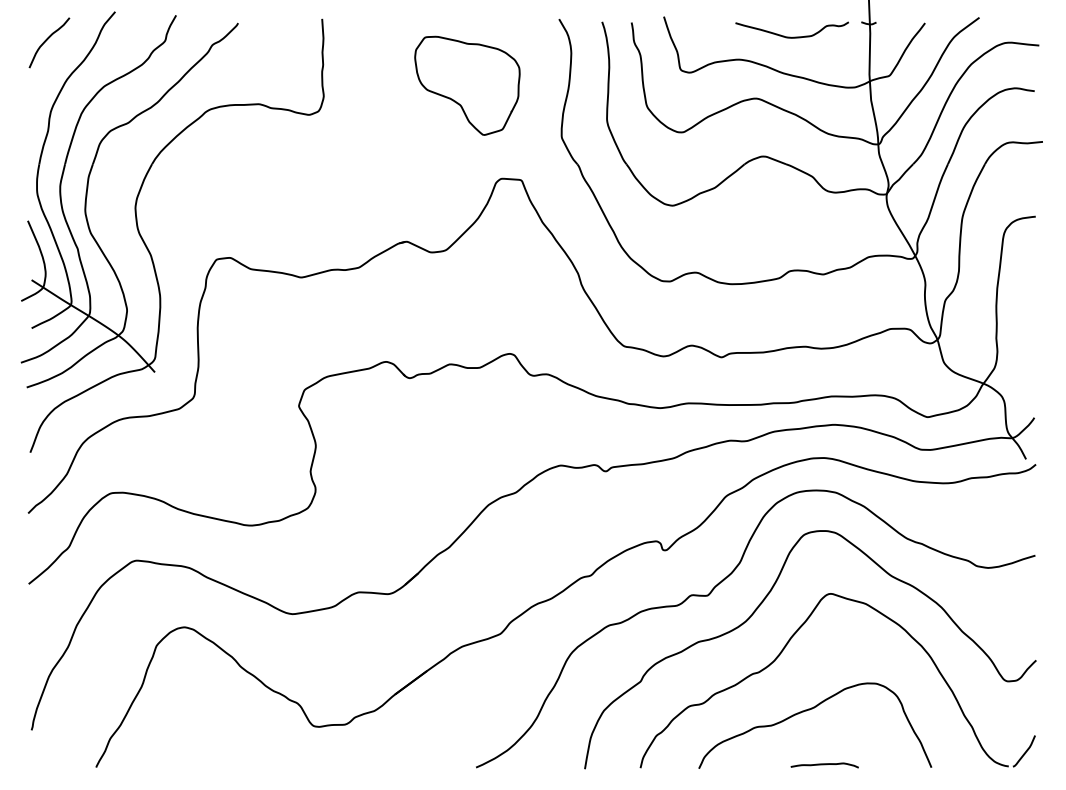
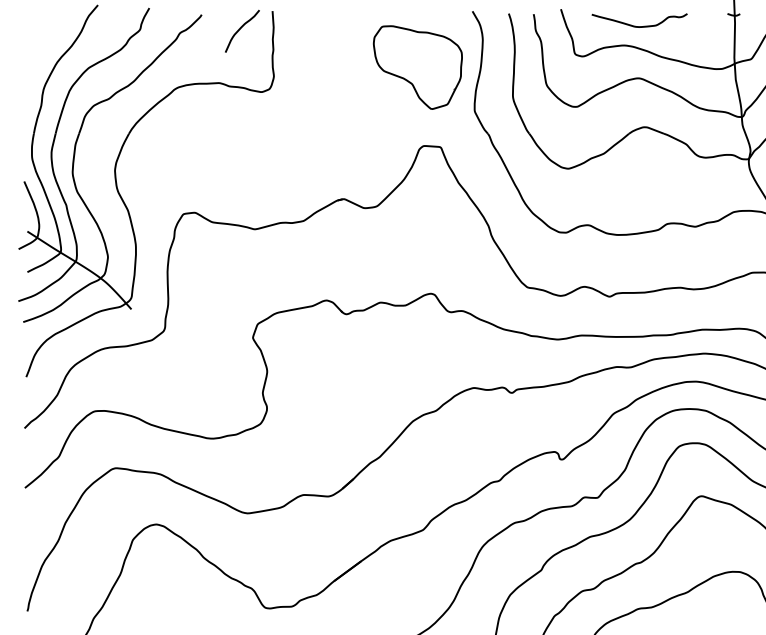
curve: (790, 36) -> (638, 25), moved
curve: (47, 40) -> (240, 29), moved
part: (467, 85) -> (417, 67), moved

